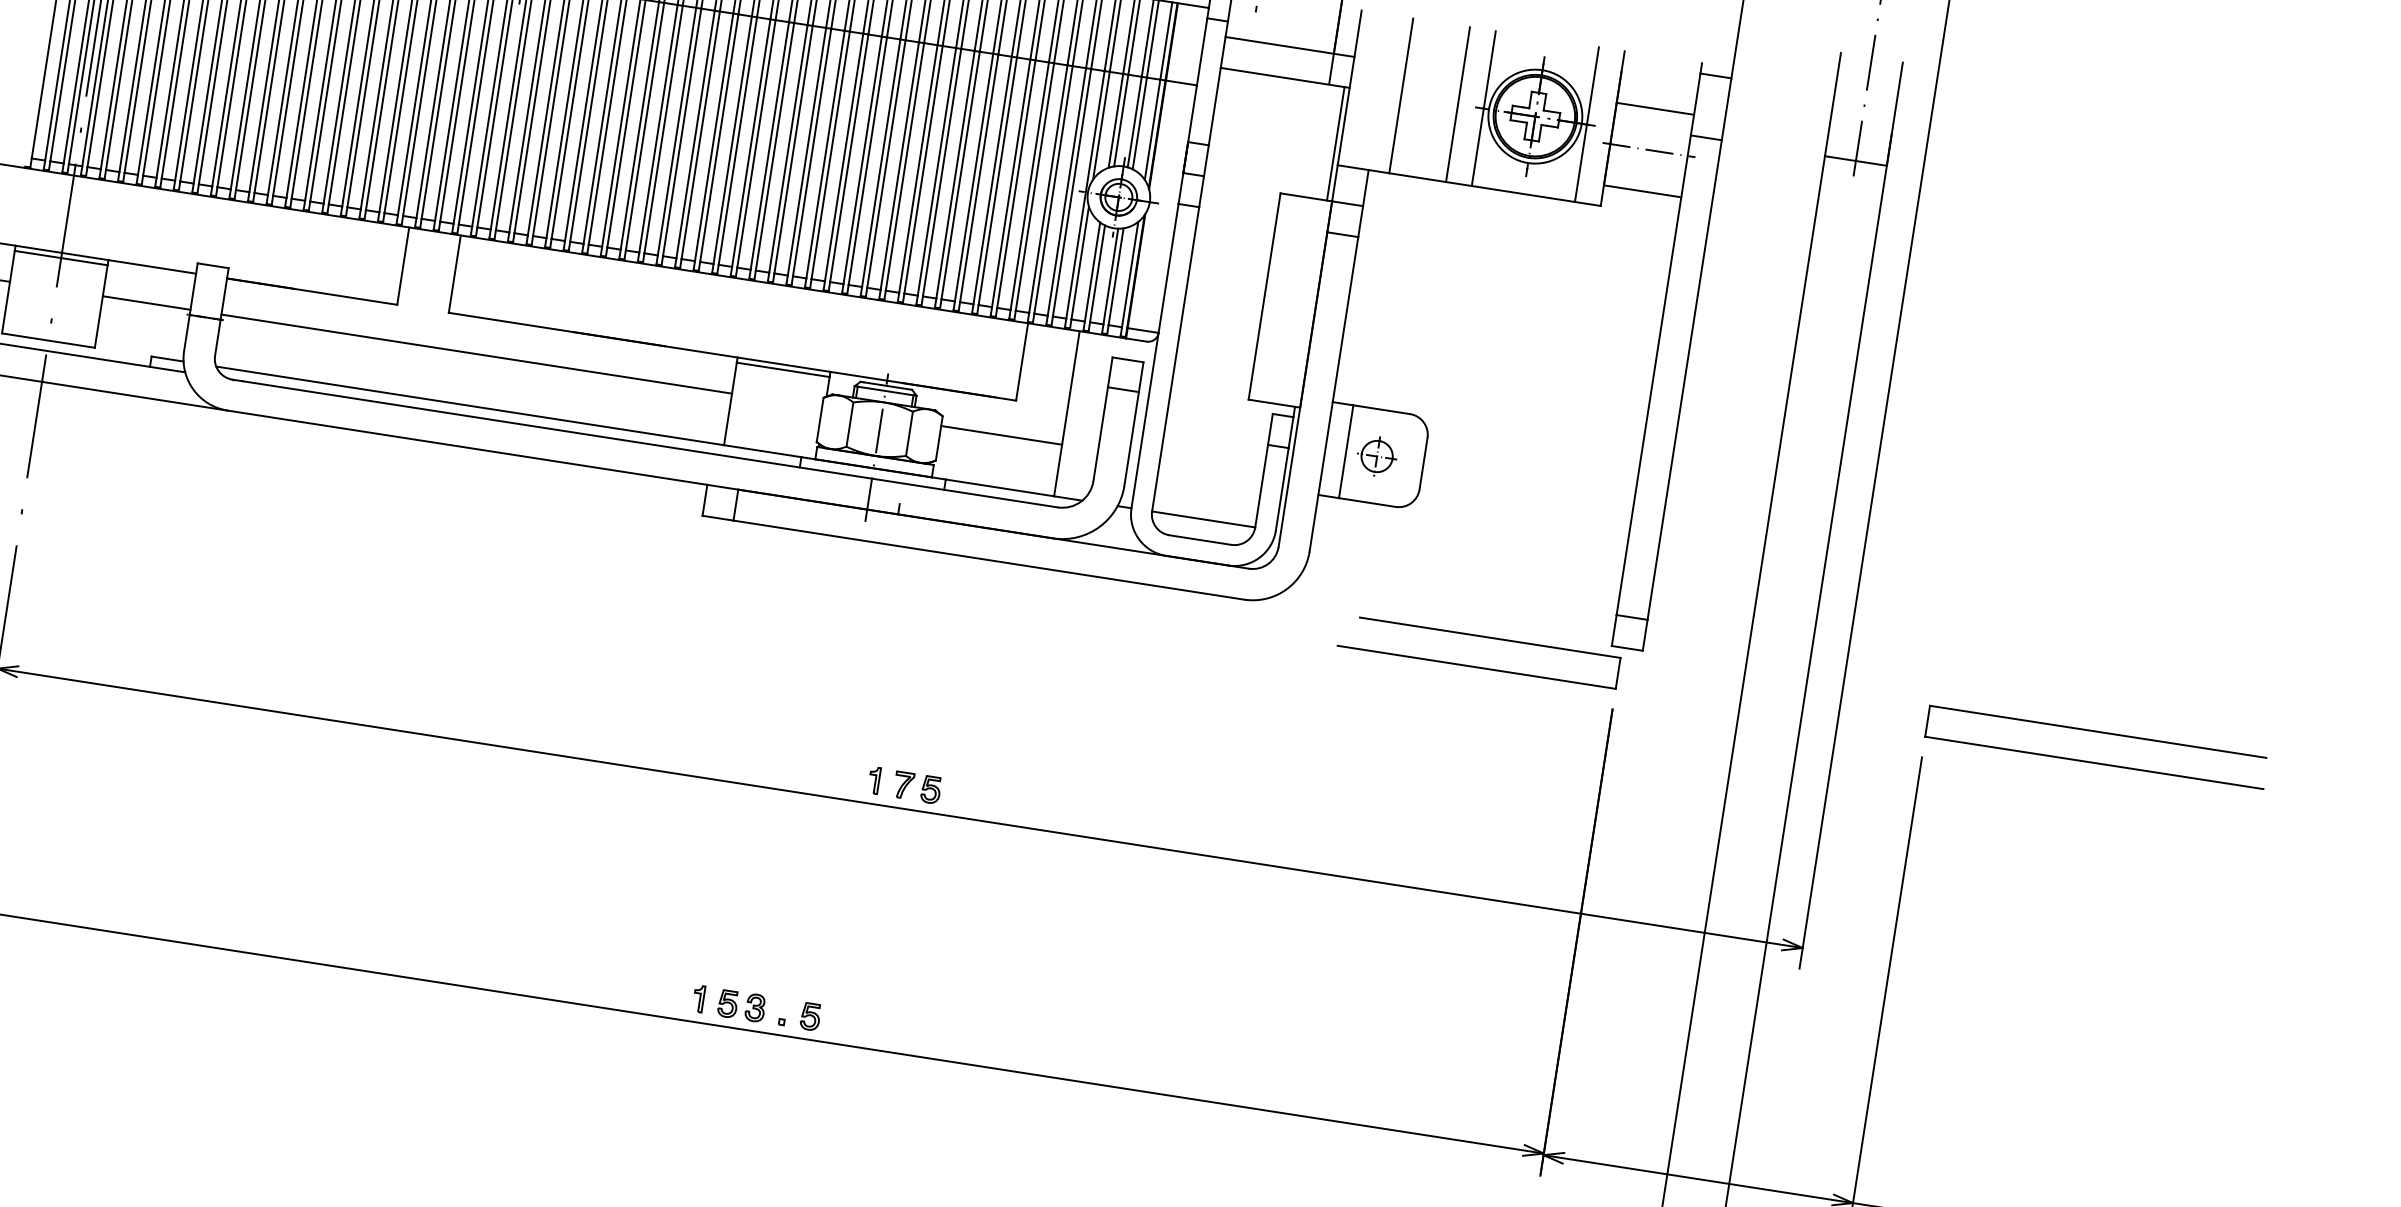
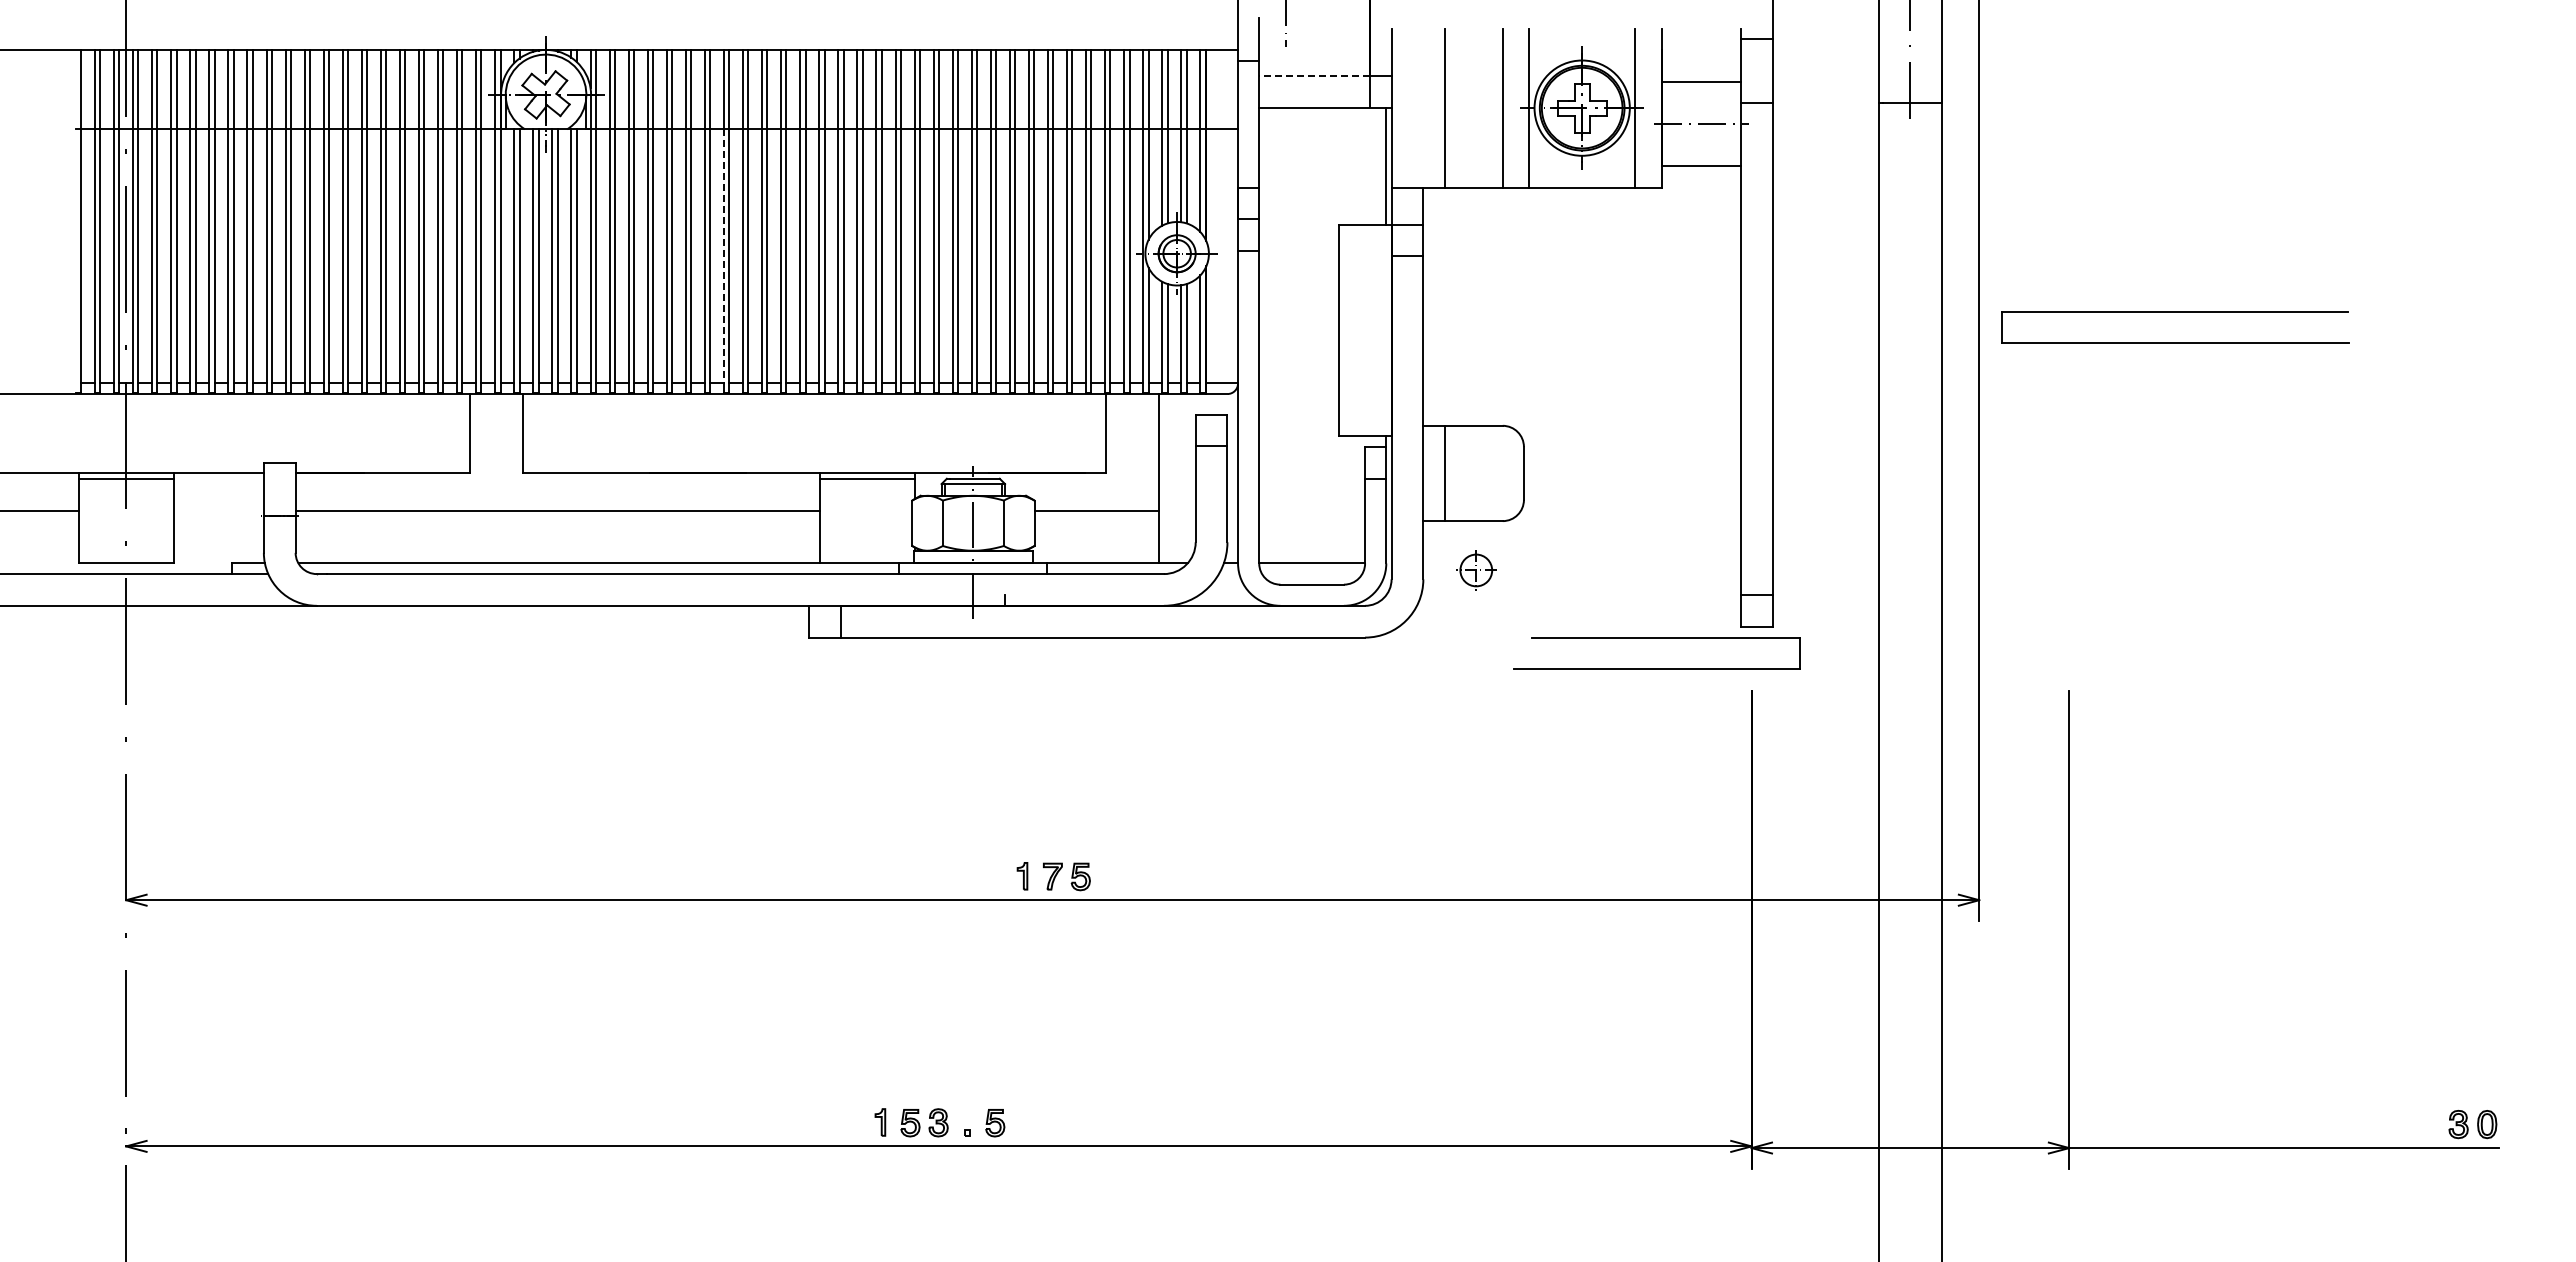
line: (1279, 45) -> (1314, 76), solid -> dashed
line: (676, 131) -> (723, 256), solid -> dashed
line: (146, 302) -> (218, 510), removed
part: (1377, 456) -> (1476, 570), moved
part: (1481, 637) -> (1656, 638), moved
part: (2098, 732) -> (2175, 312), moved

